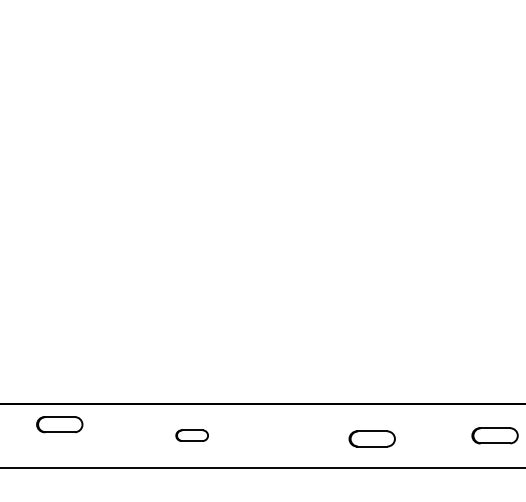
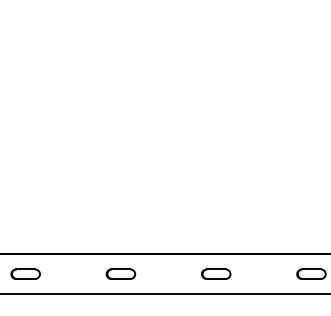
part: (59, 423) -> (25, 273), moved
part: (191, 434) -> (120, 273), size x1.43
part: (372, 437) -> (216, 273), moved

